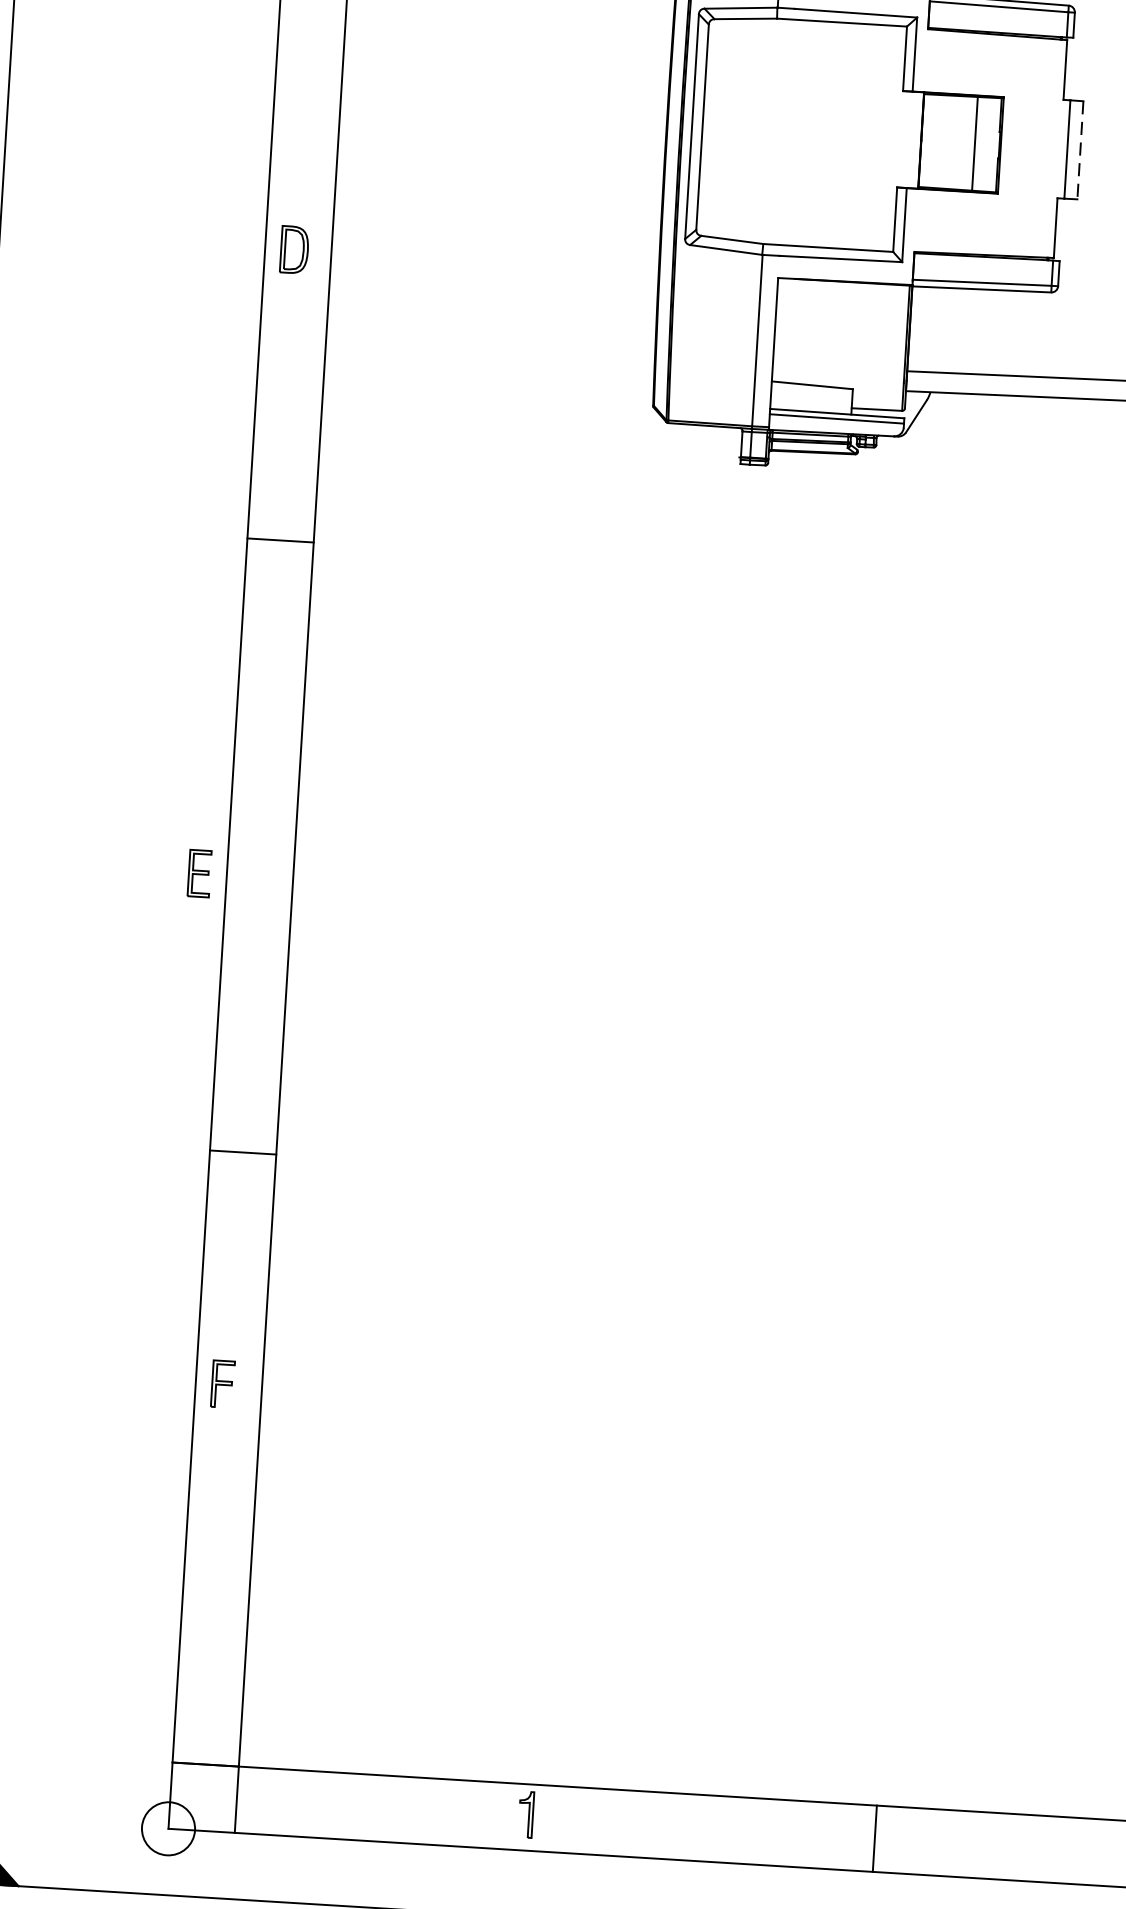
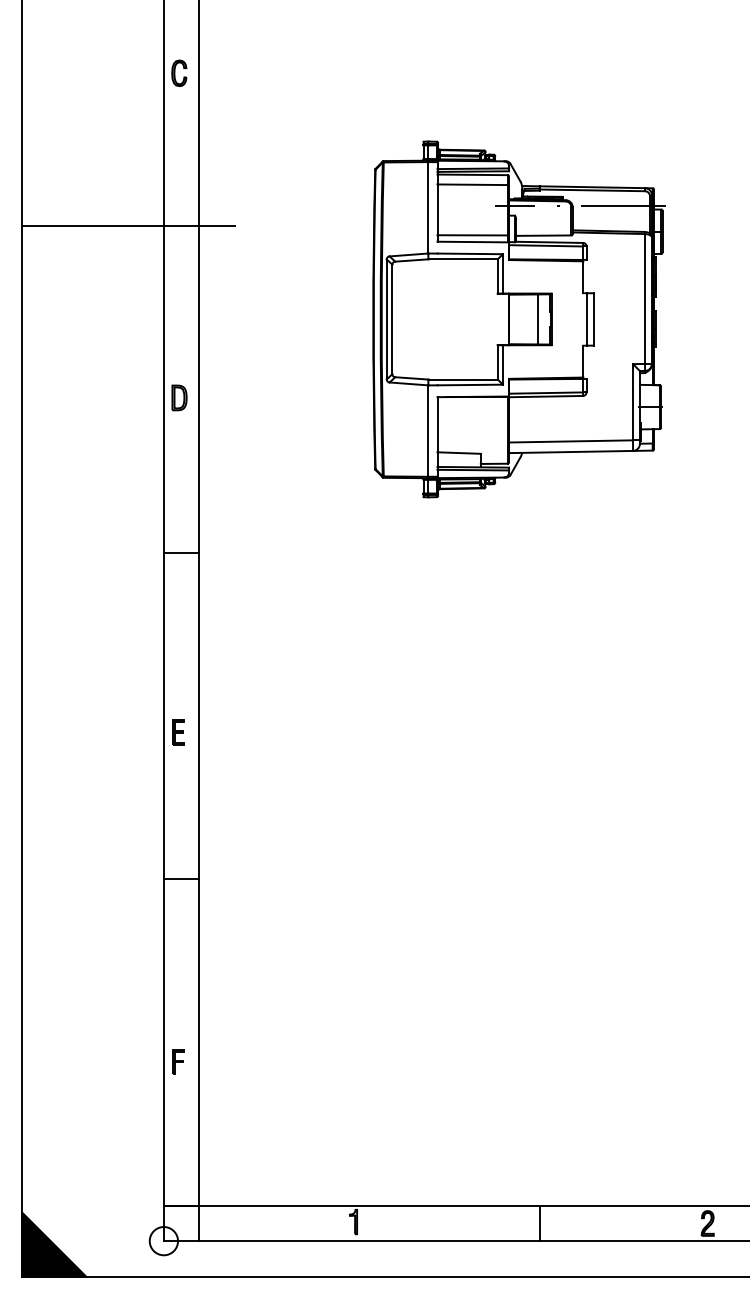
line: (1079, 150) -> (593, 319), dashed -> solid
part: (199, 873) -> (178, 732), moved
part: (223, 1383) -> (178, 1061), moved

